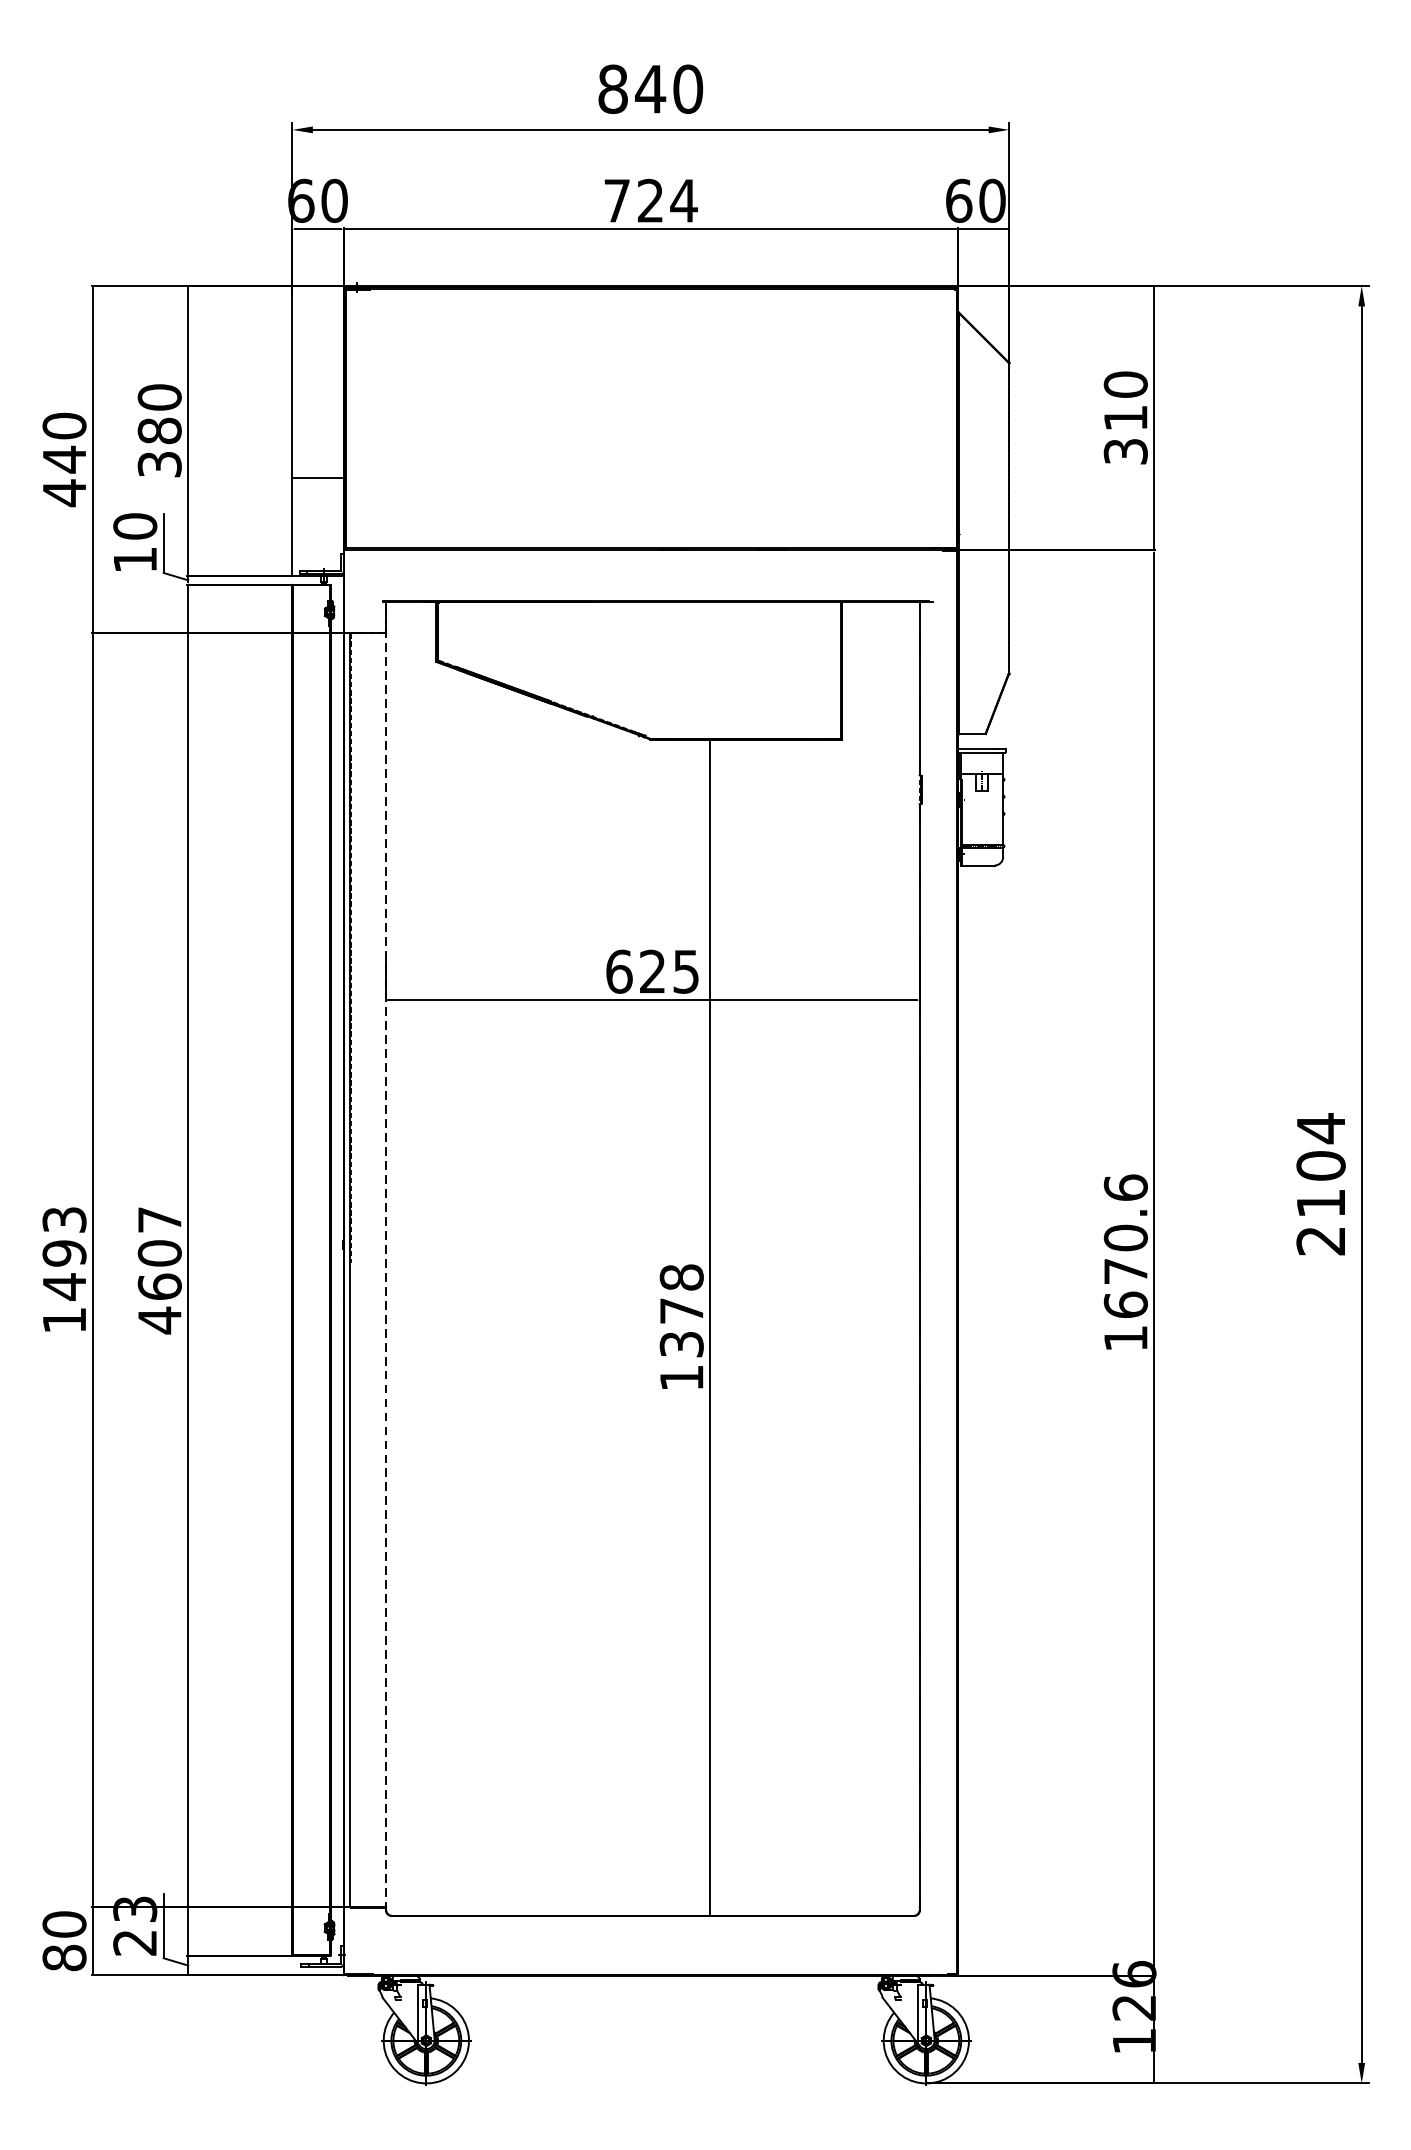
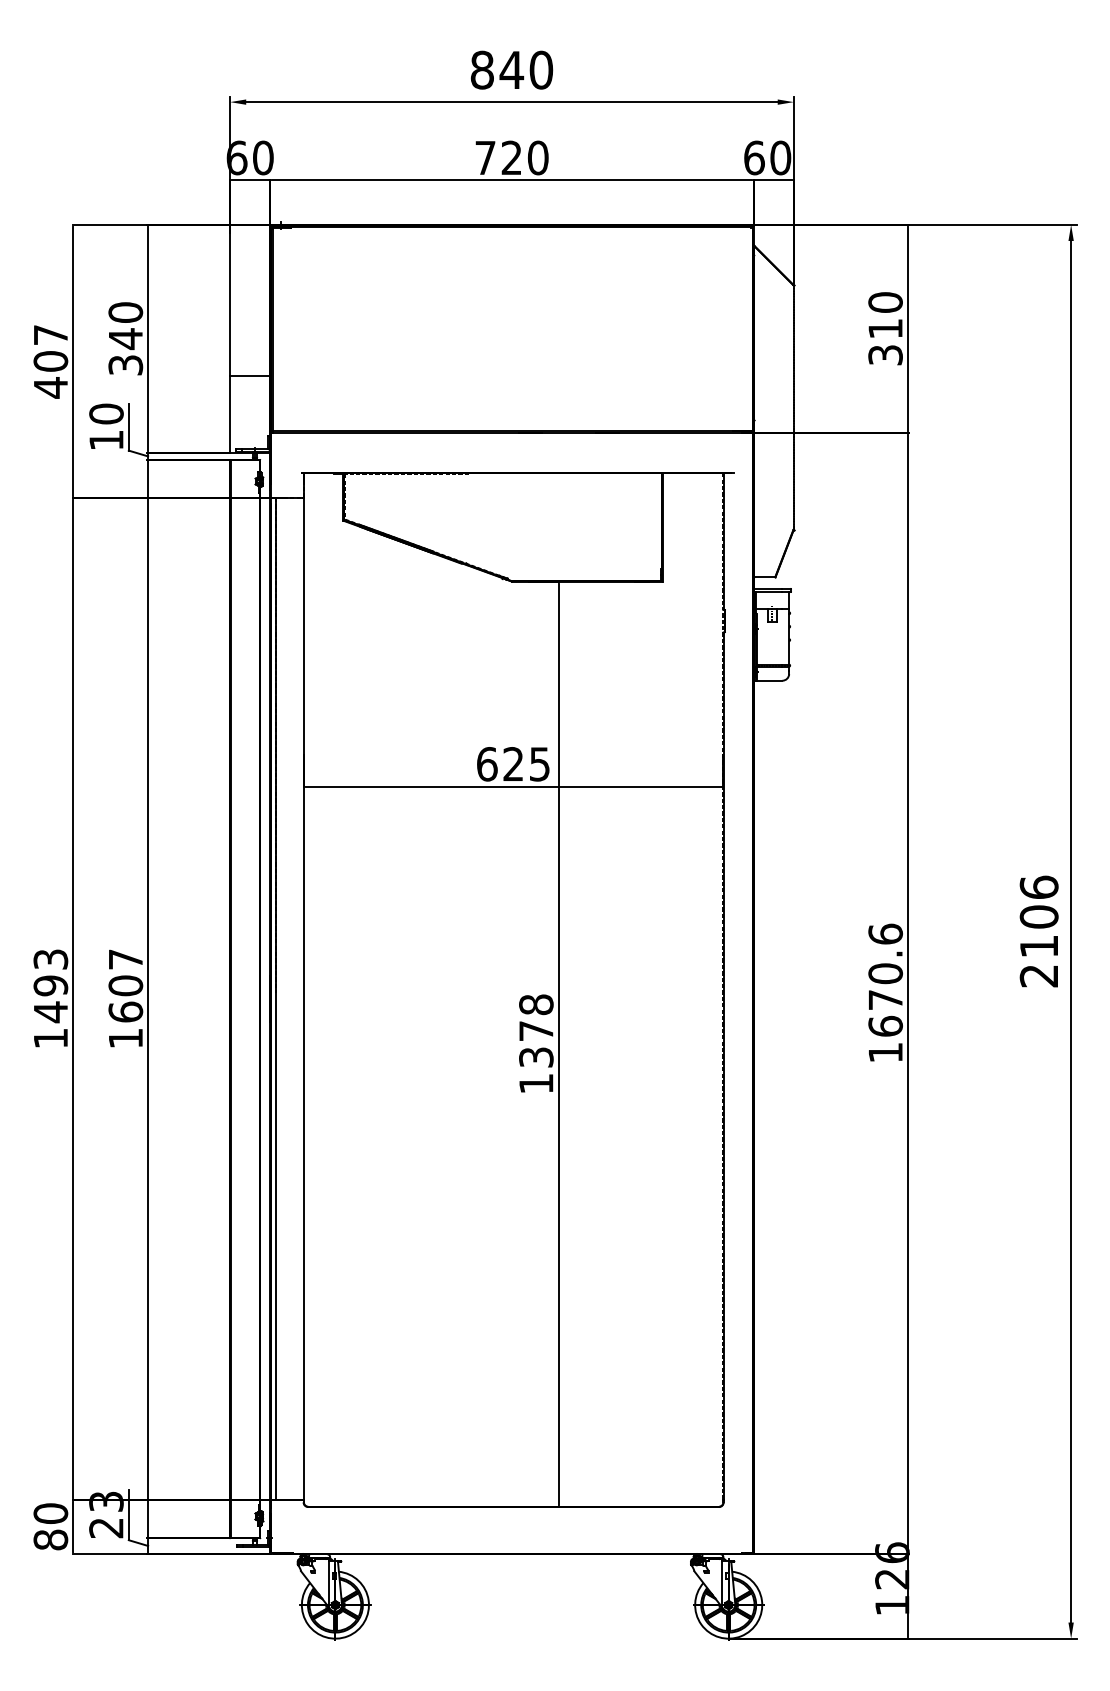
text: (684, 200) -> (538, 157), 724 -> 720
text: (159, 431) -> (125, 339), 380 -> 340
text: (64, 443) -> (50, 348), 440 -> 407
text: (1320, 1128) -> (1038, 887), 2104 -> 2106
line: (385, 1268) -> (303, 997), dashed -> solid
text: (159, 1320) -> (125, 1038), 4607 -> 1607

